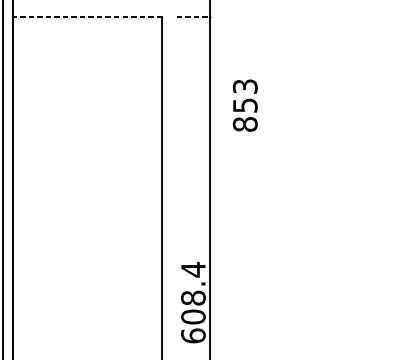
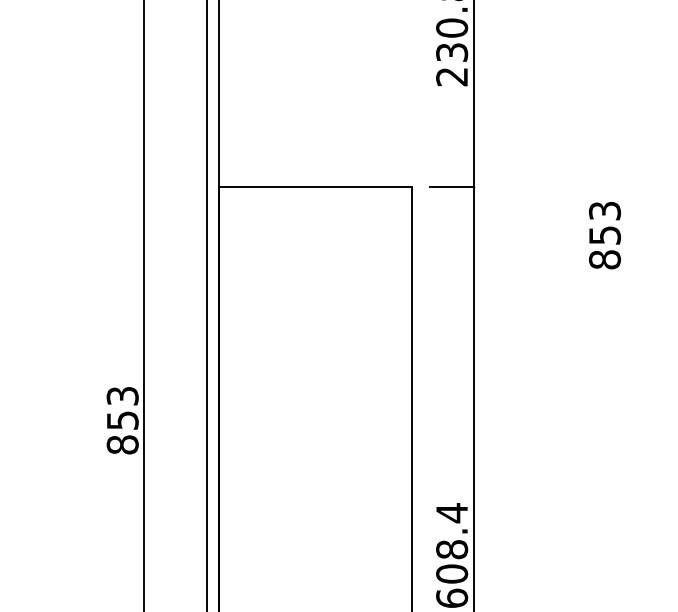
line: (86, 17) -> (314, 187), dashed -> solid
line: (193, 17) -> (452, 187), dashed -> solid
text: (244, 105) -> (604, 235), moved

